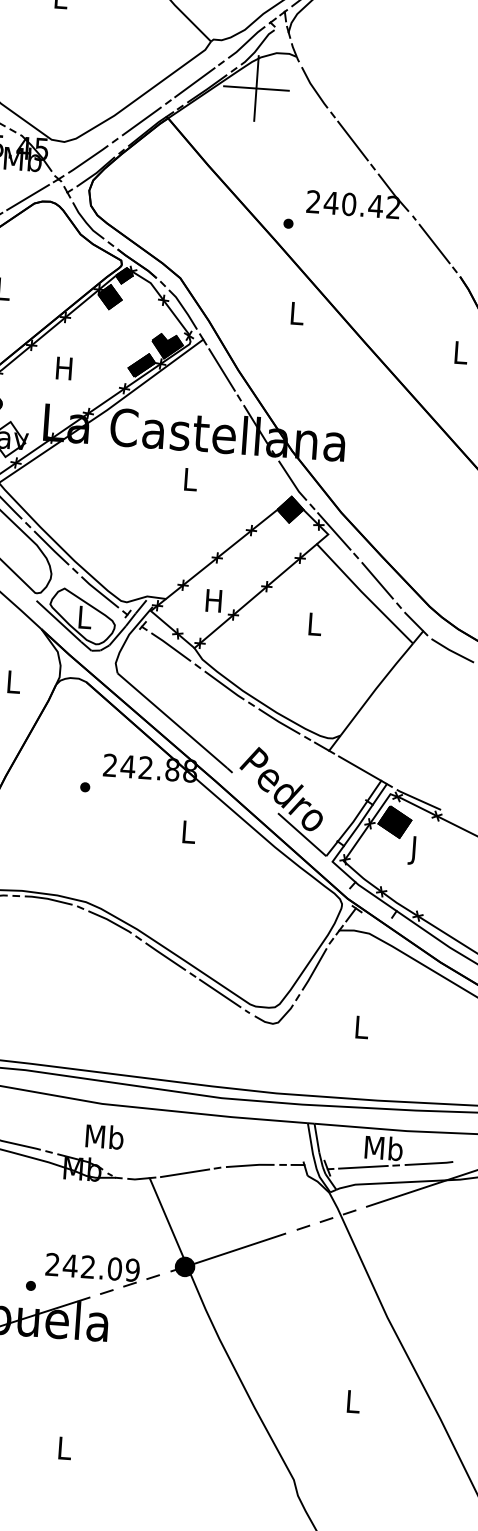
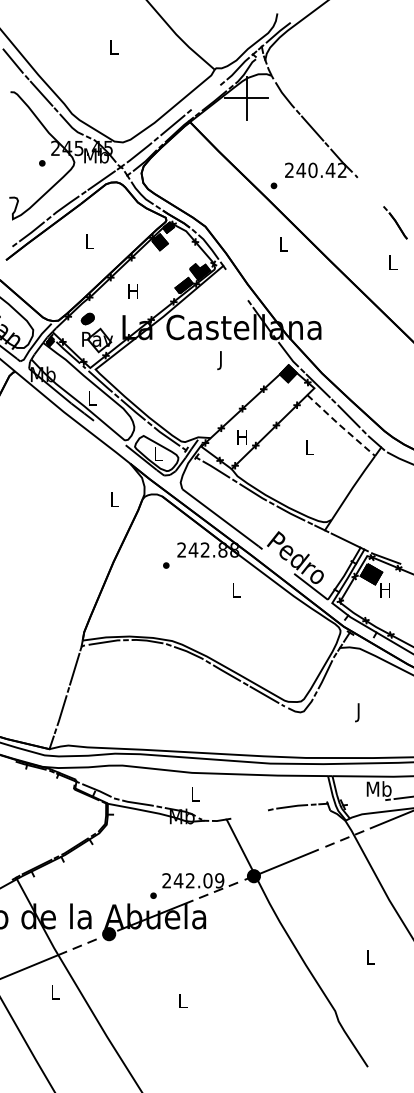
line: (194, 82) -> (205, 97), removed
line: (433, 243) -> (370, 192), removed
line: (221, 370) -> (236, 285), removed
text: (190, 482) -> (221, 360), L -> J
line: (363, 595) -> (340, 426), solid -> dashed
text: (412, 849) -> (384, 591), J -> H
text: (362, 1030) -> (359, 712), L -> J
text: (103, 1136) -> (194, 794), Mb -> L
line: (363, 1167) -> (366, 802), removed
line: (184, 1173) -> (249, 814), removed

